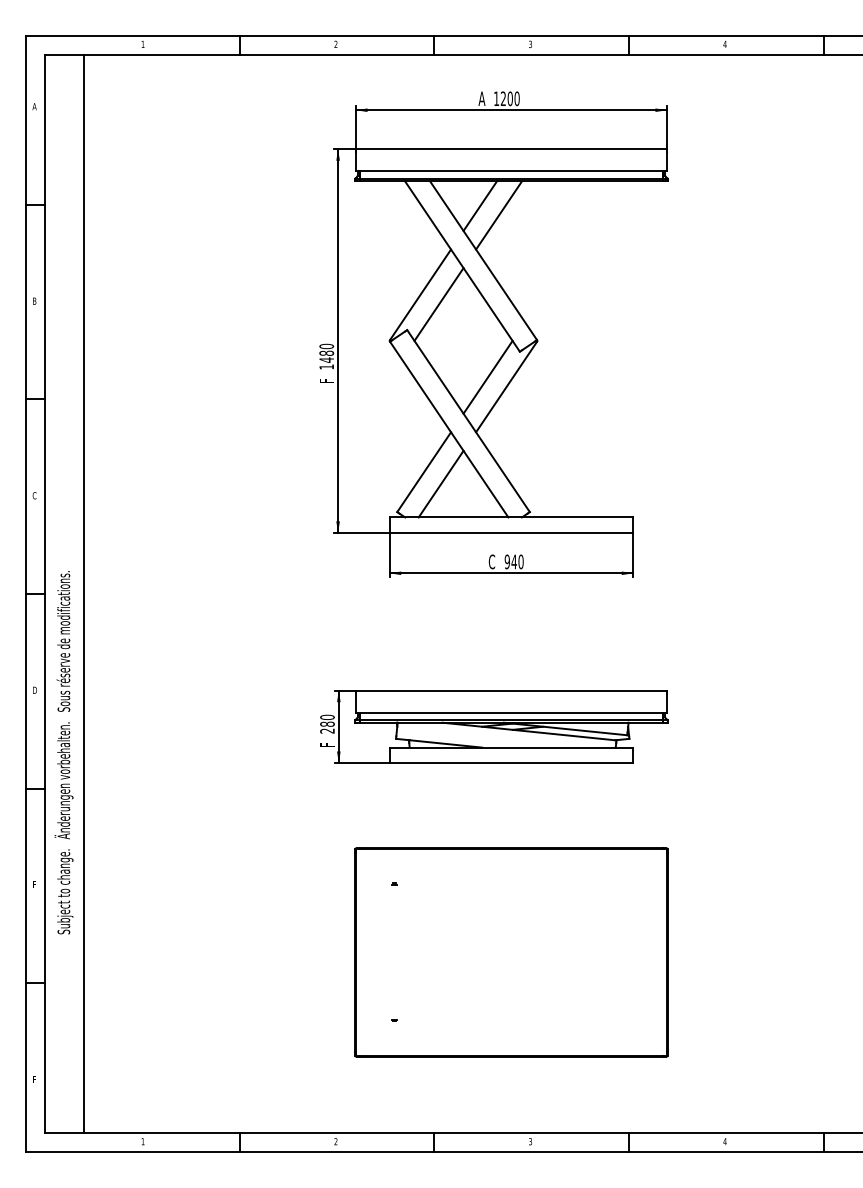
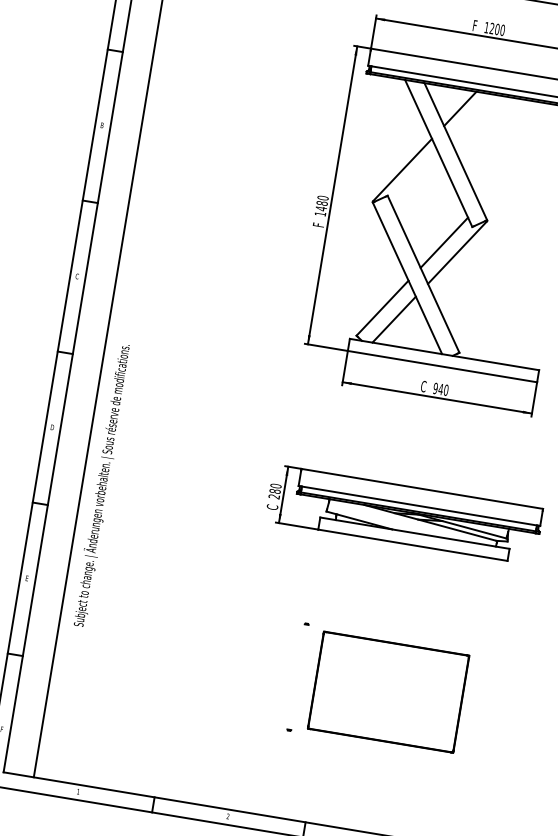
text: (481, 98) -> (475, 25), A -> F
line: (499, 215) -> (474, 118), removed
line: (438, 304) -> (415, 179), removed
text: (327, 744) -> (272, 507), F -> C
text: (63, 752) -> (101, 485), moved
part: (511, 952) -> (388, 692), size x0.6

